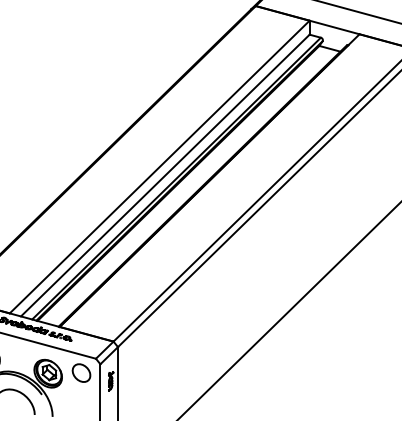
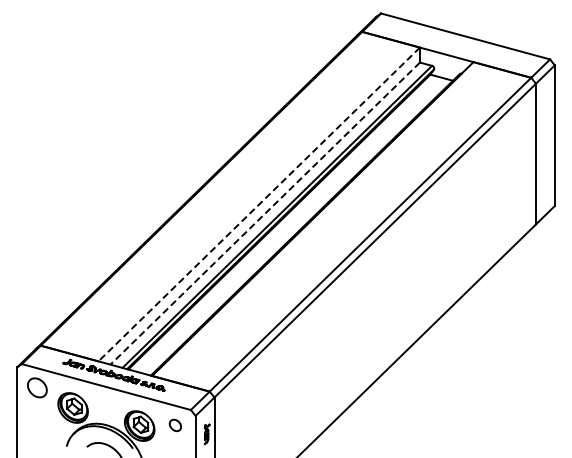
line: (159, 167) -> (259, 204), solid -> dashed
line: (164, 175) -> (264, 213), solid -> dashed
part: (81, 373) -> (175, 425), size x0.6

